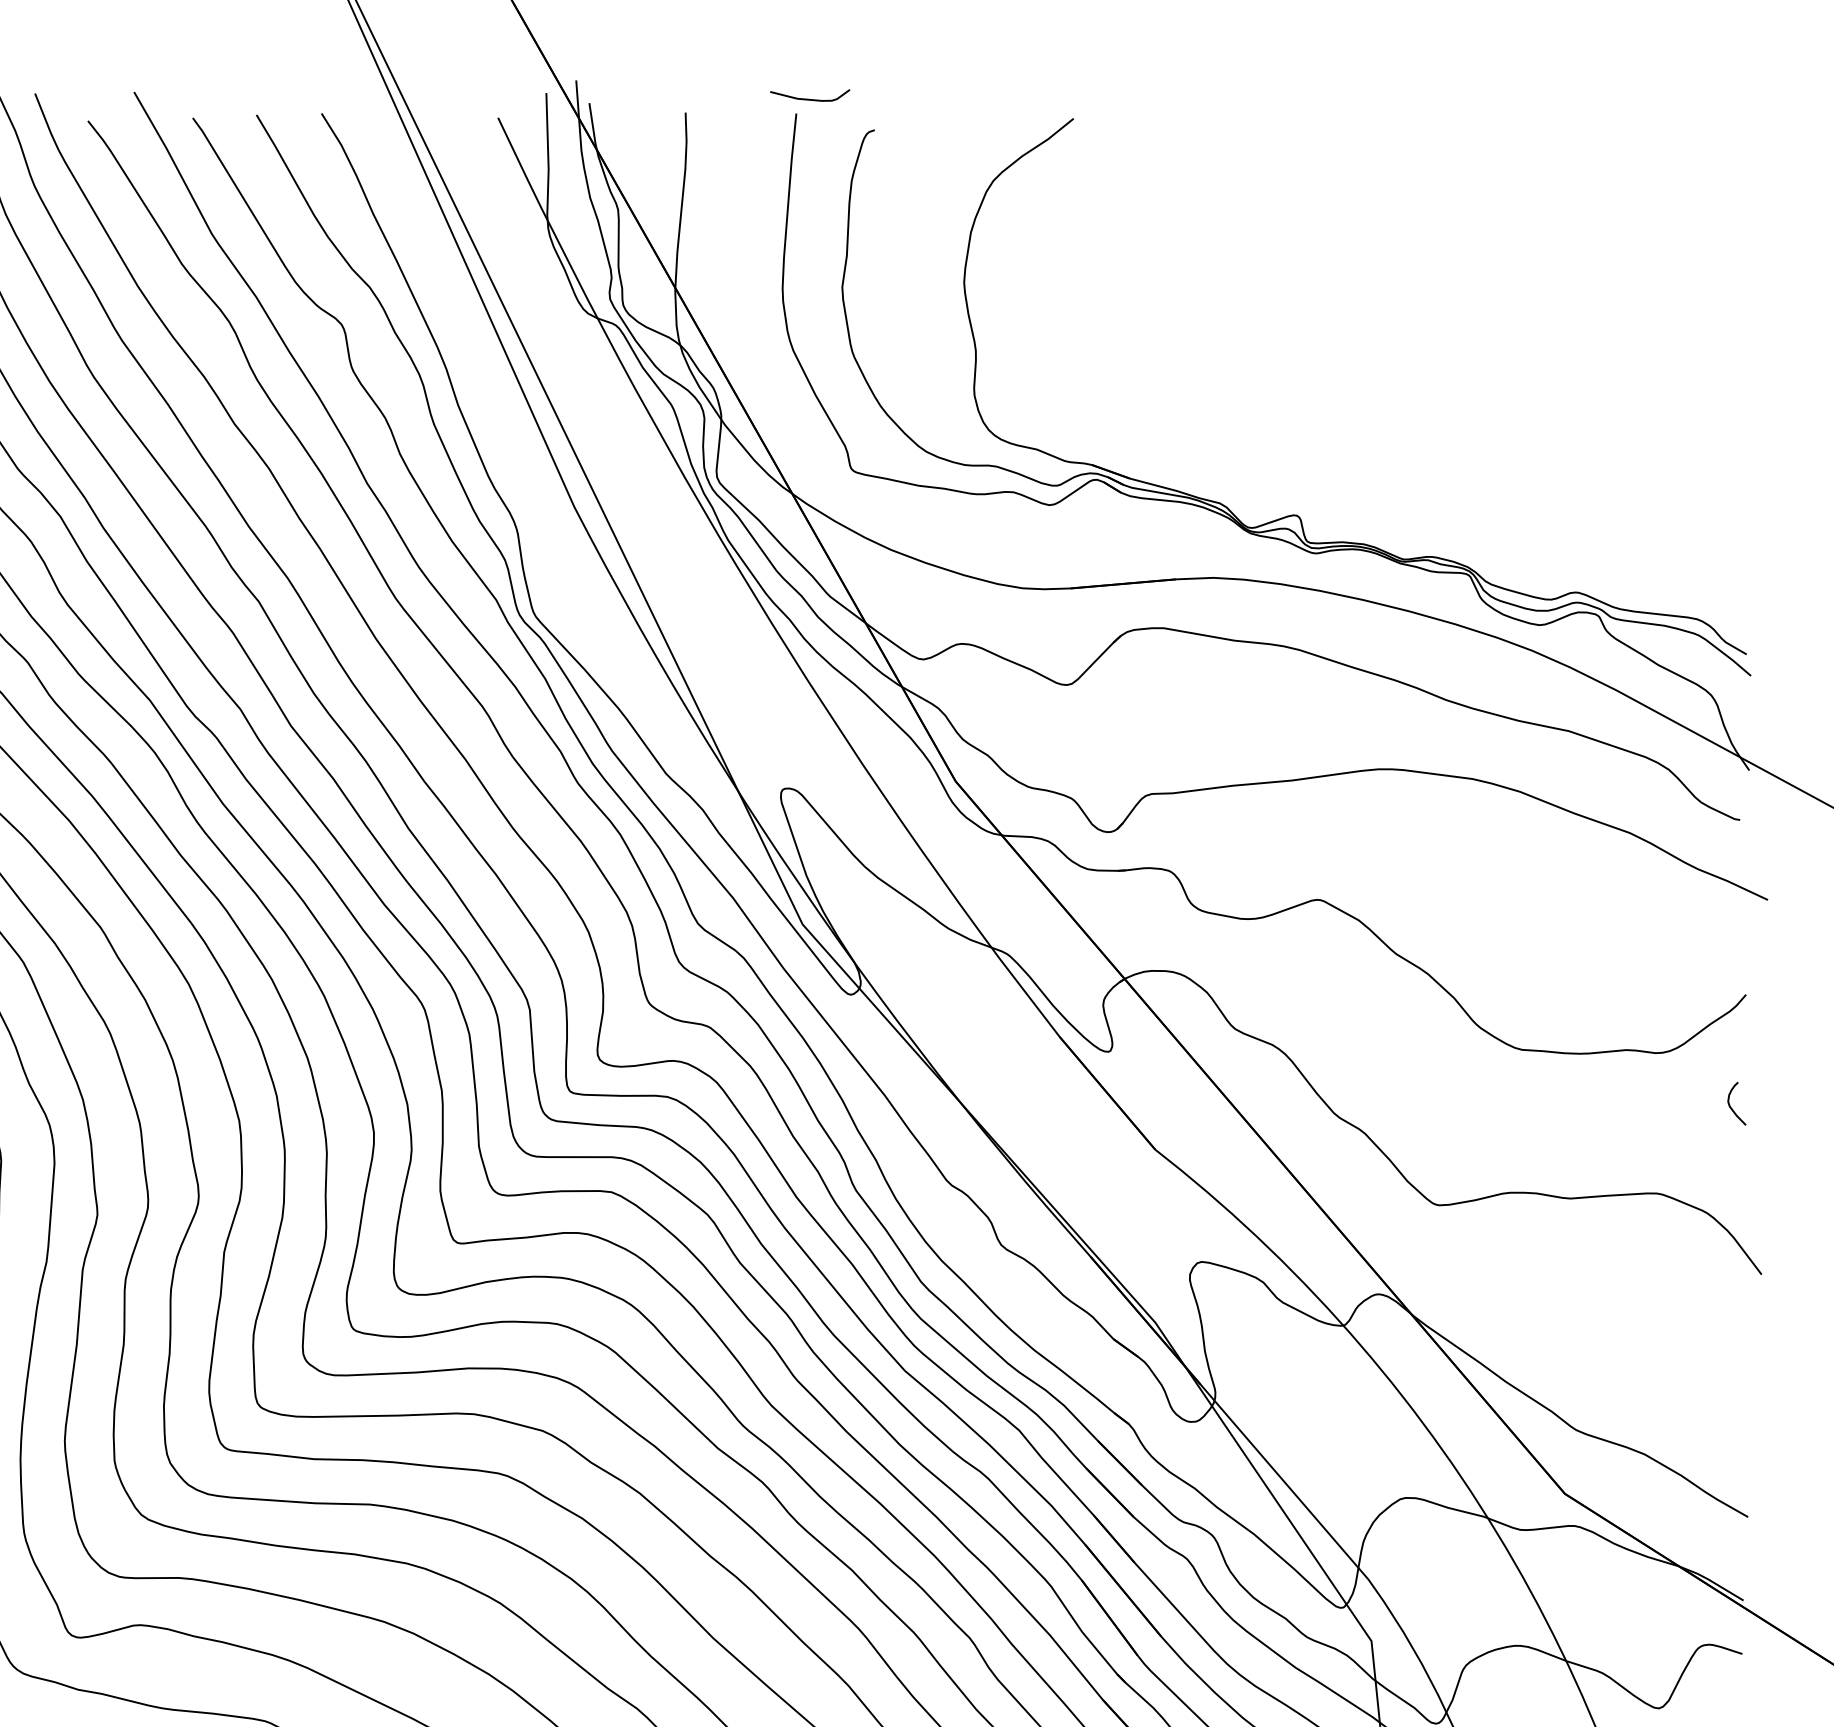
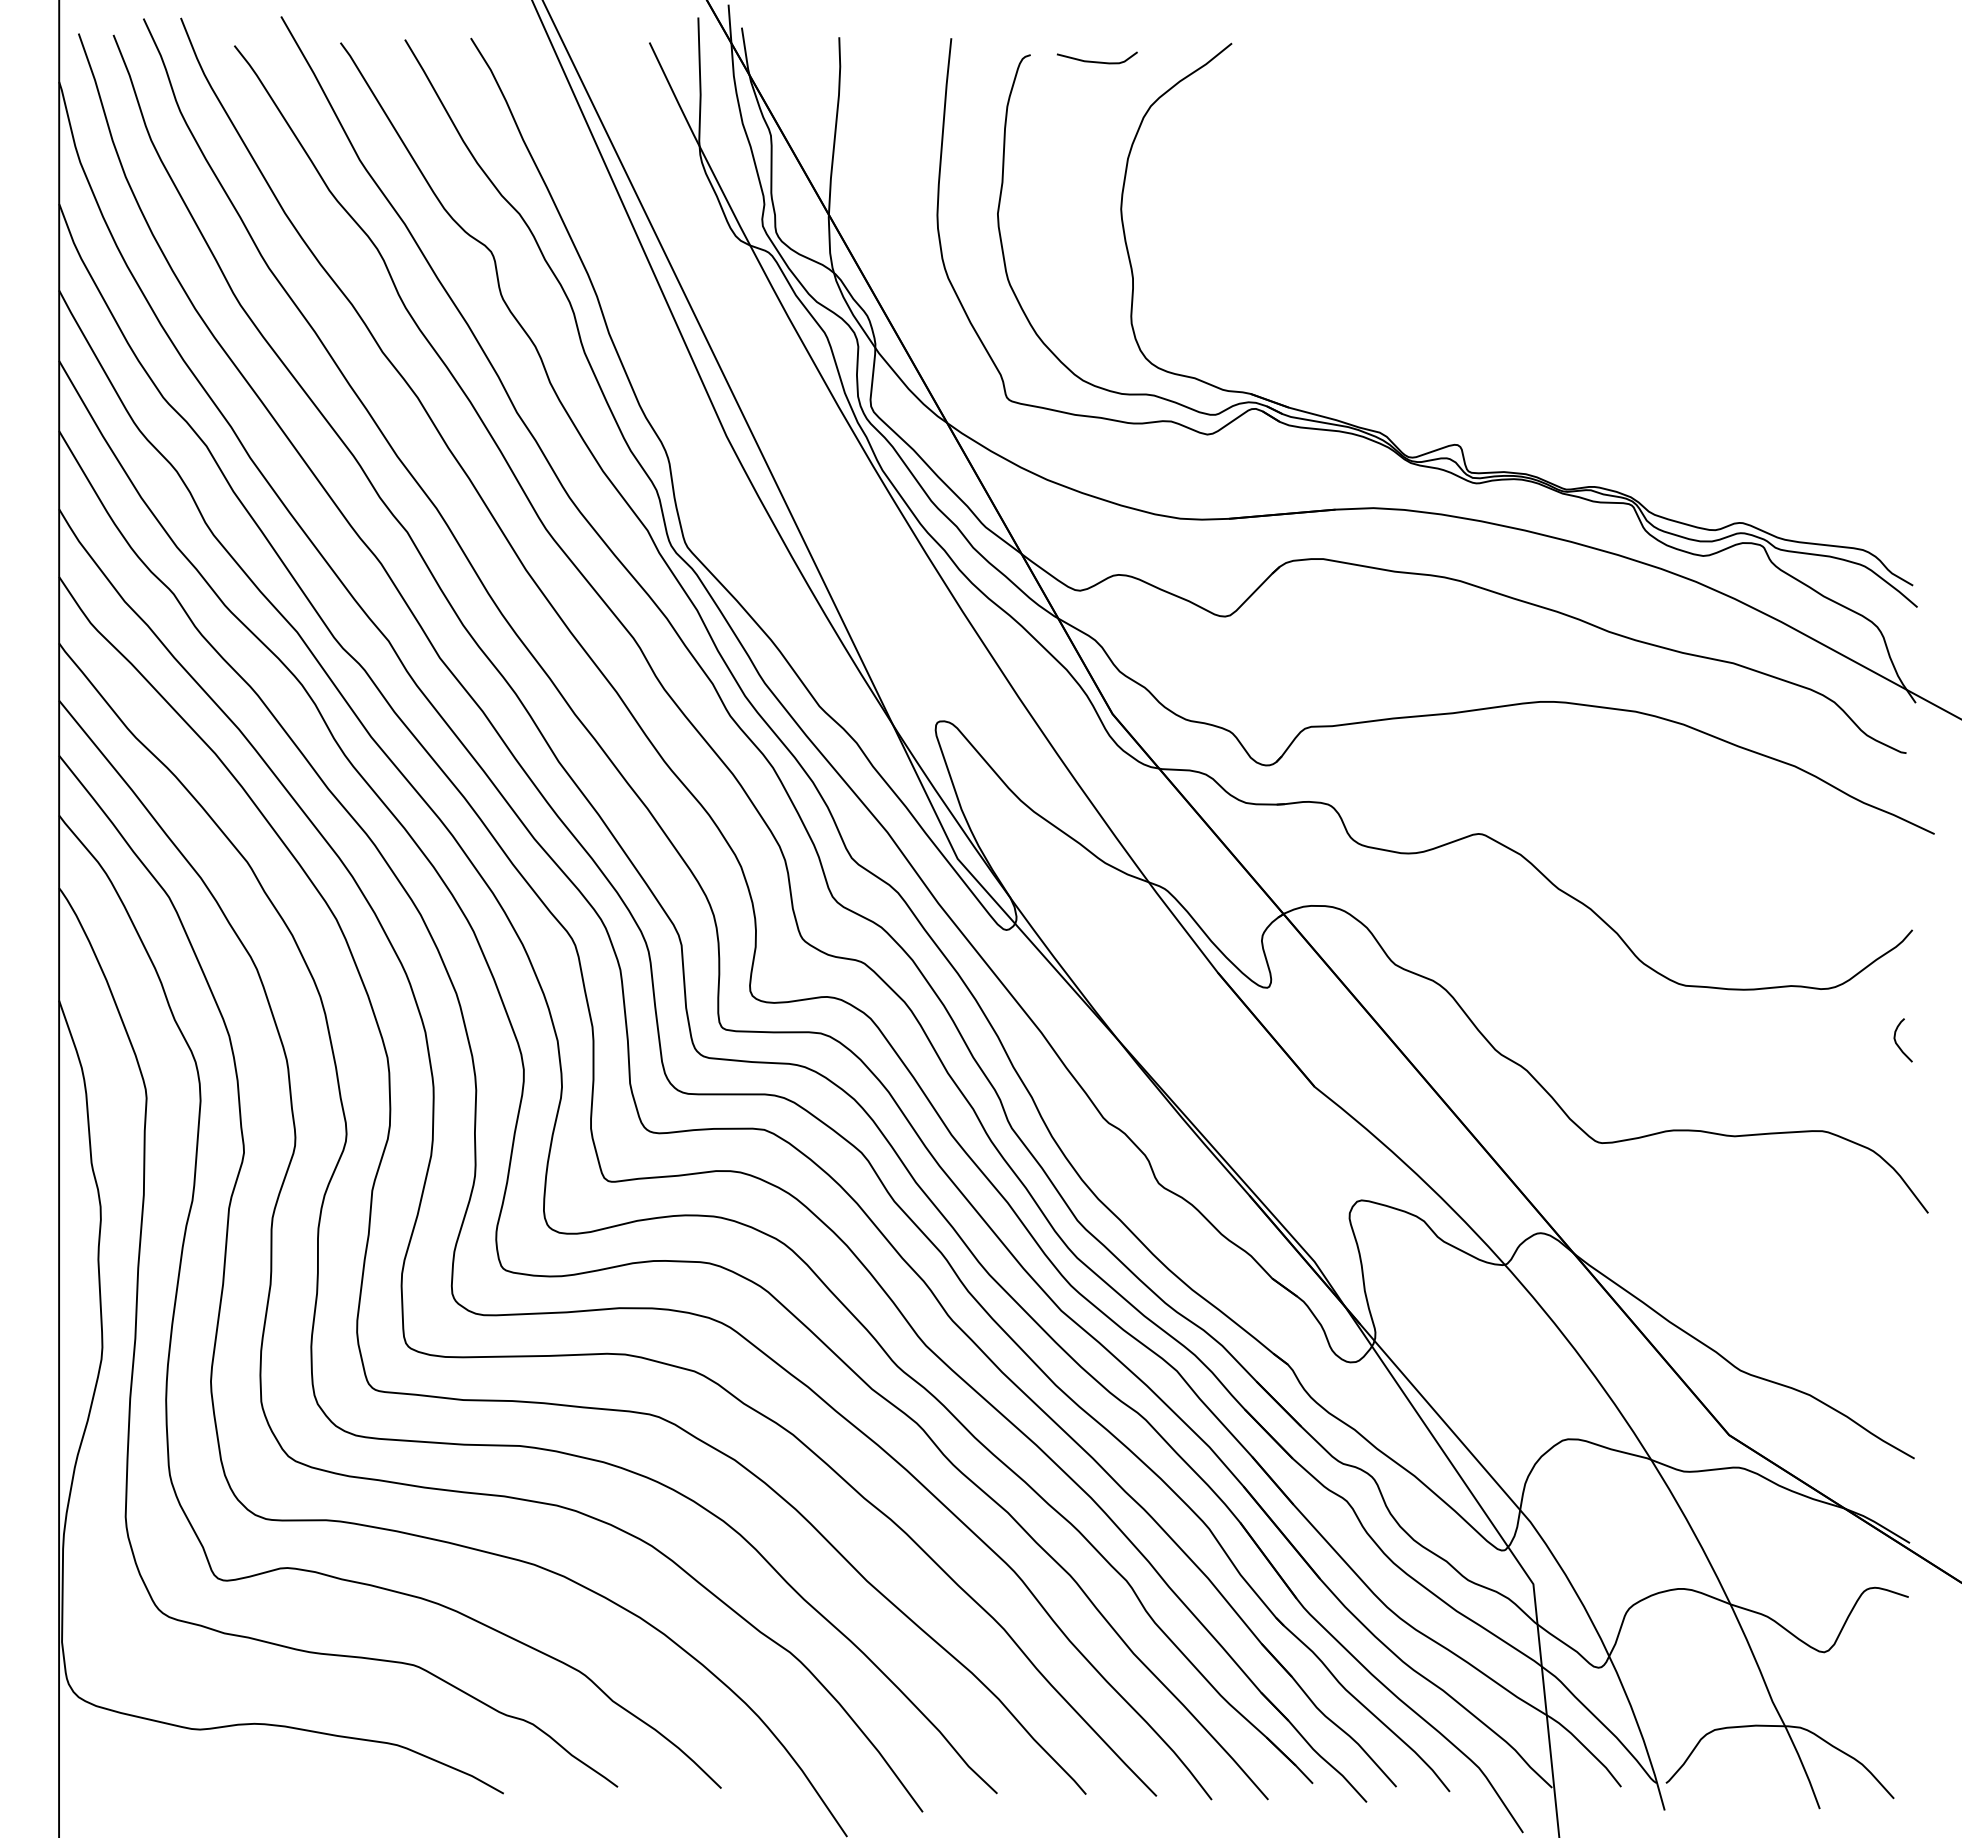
curve: (809, 99) -> (1096, 61), moved

